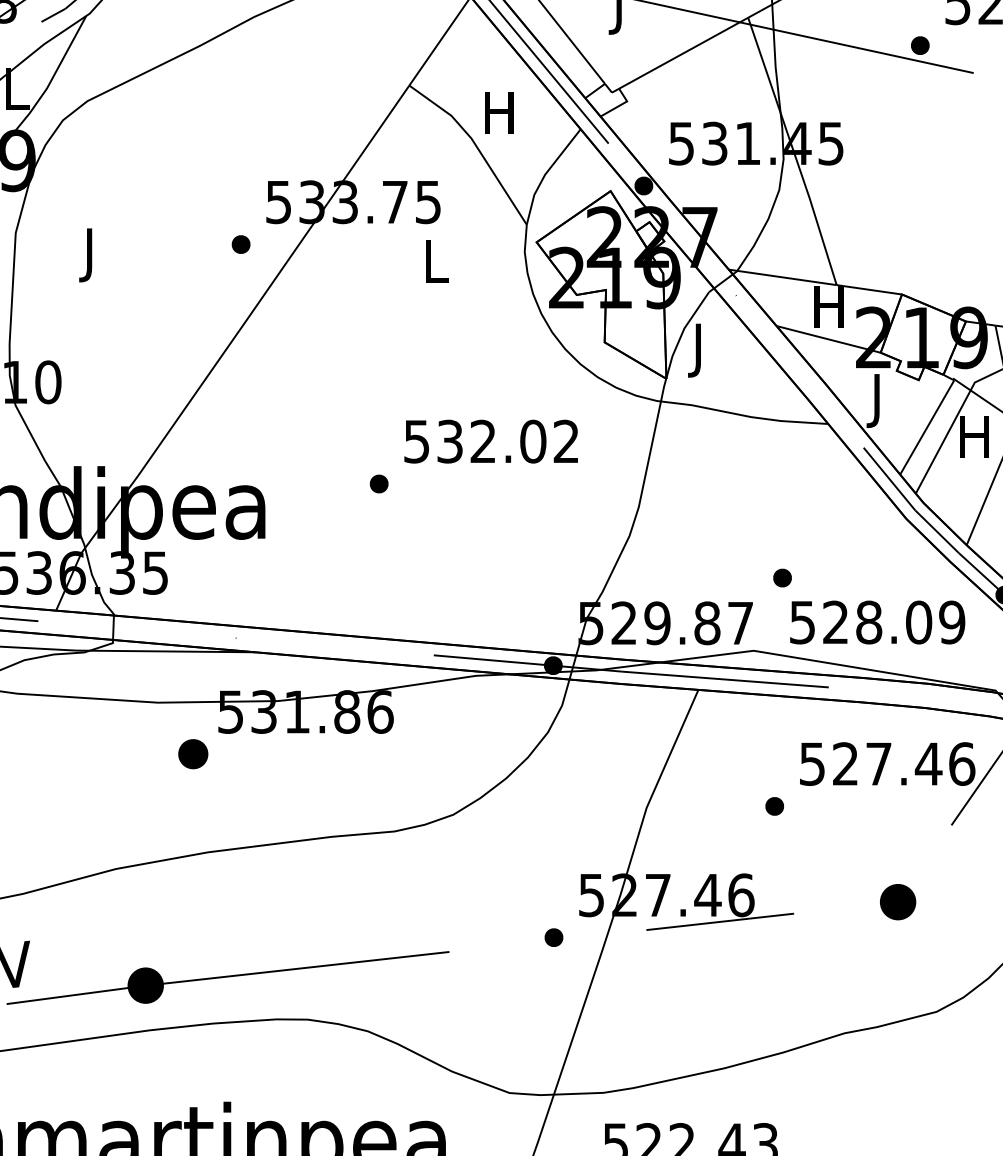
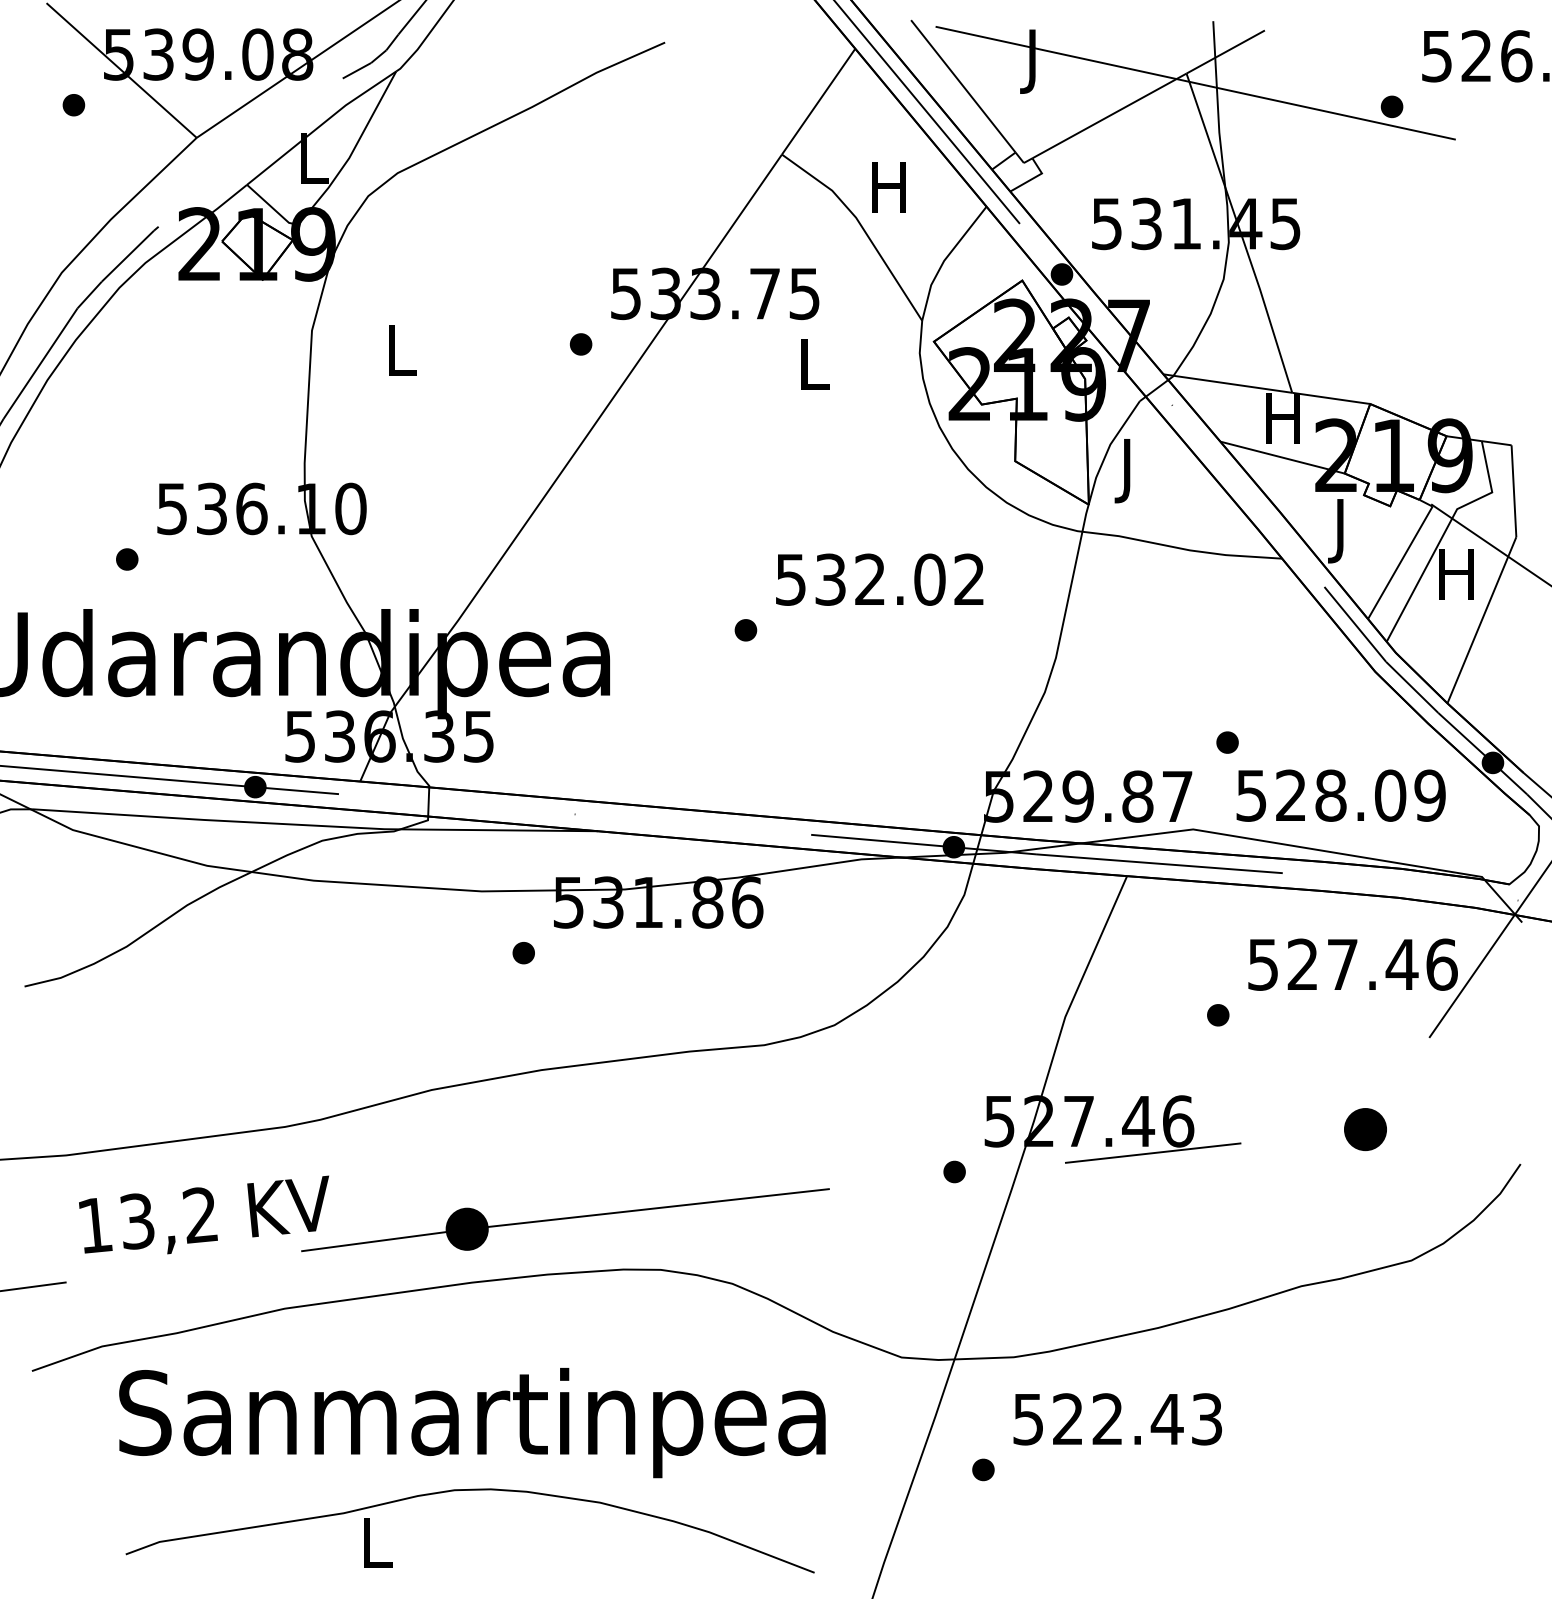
text: (90, 255) -> (401, 357), J -> L
part: (192, 754) -> (523, 953), size x0.62

